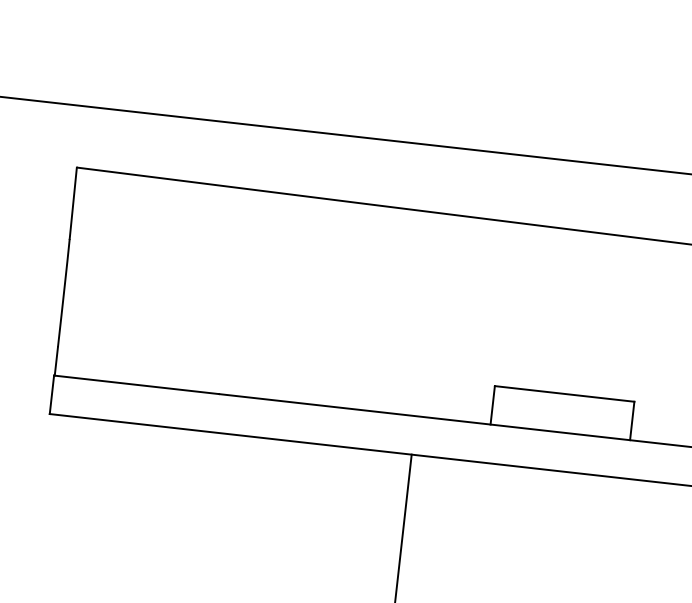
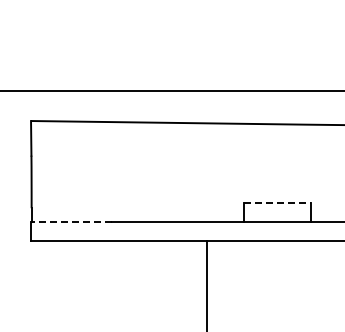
line: (134, 385) -> (70, 222), solid -> dashed
line: (564, 394) -> (277, 203), solid -> dashed

